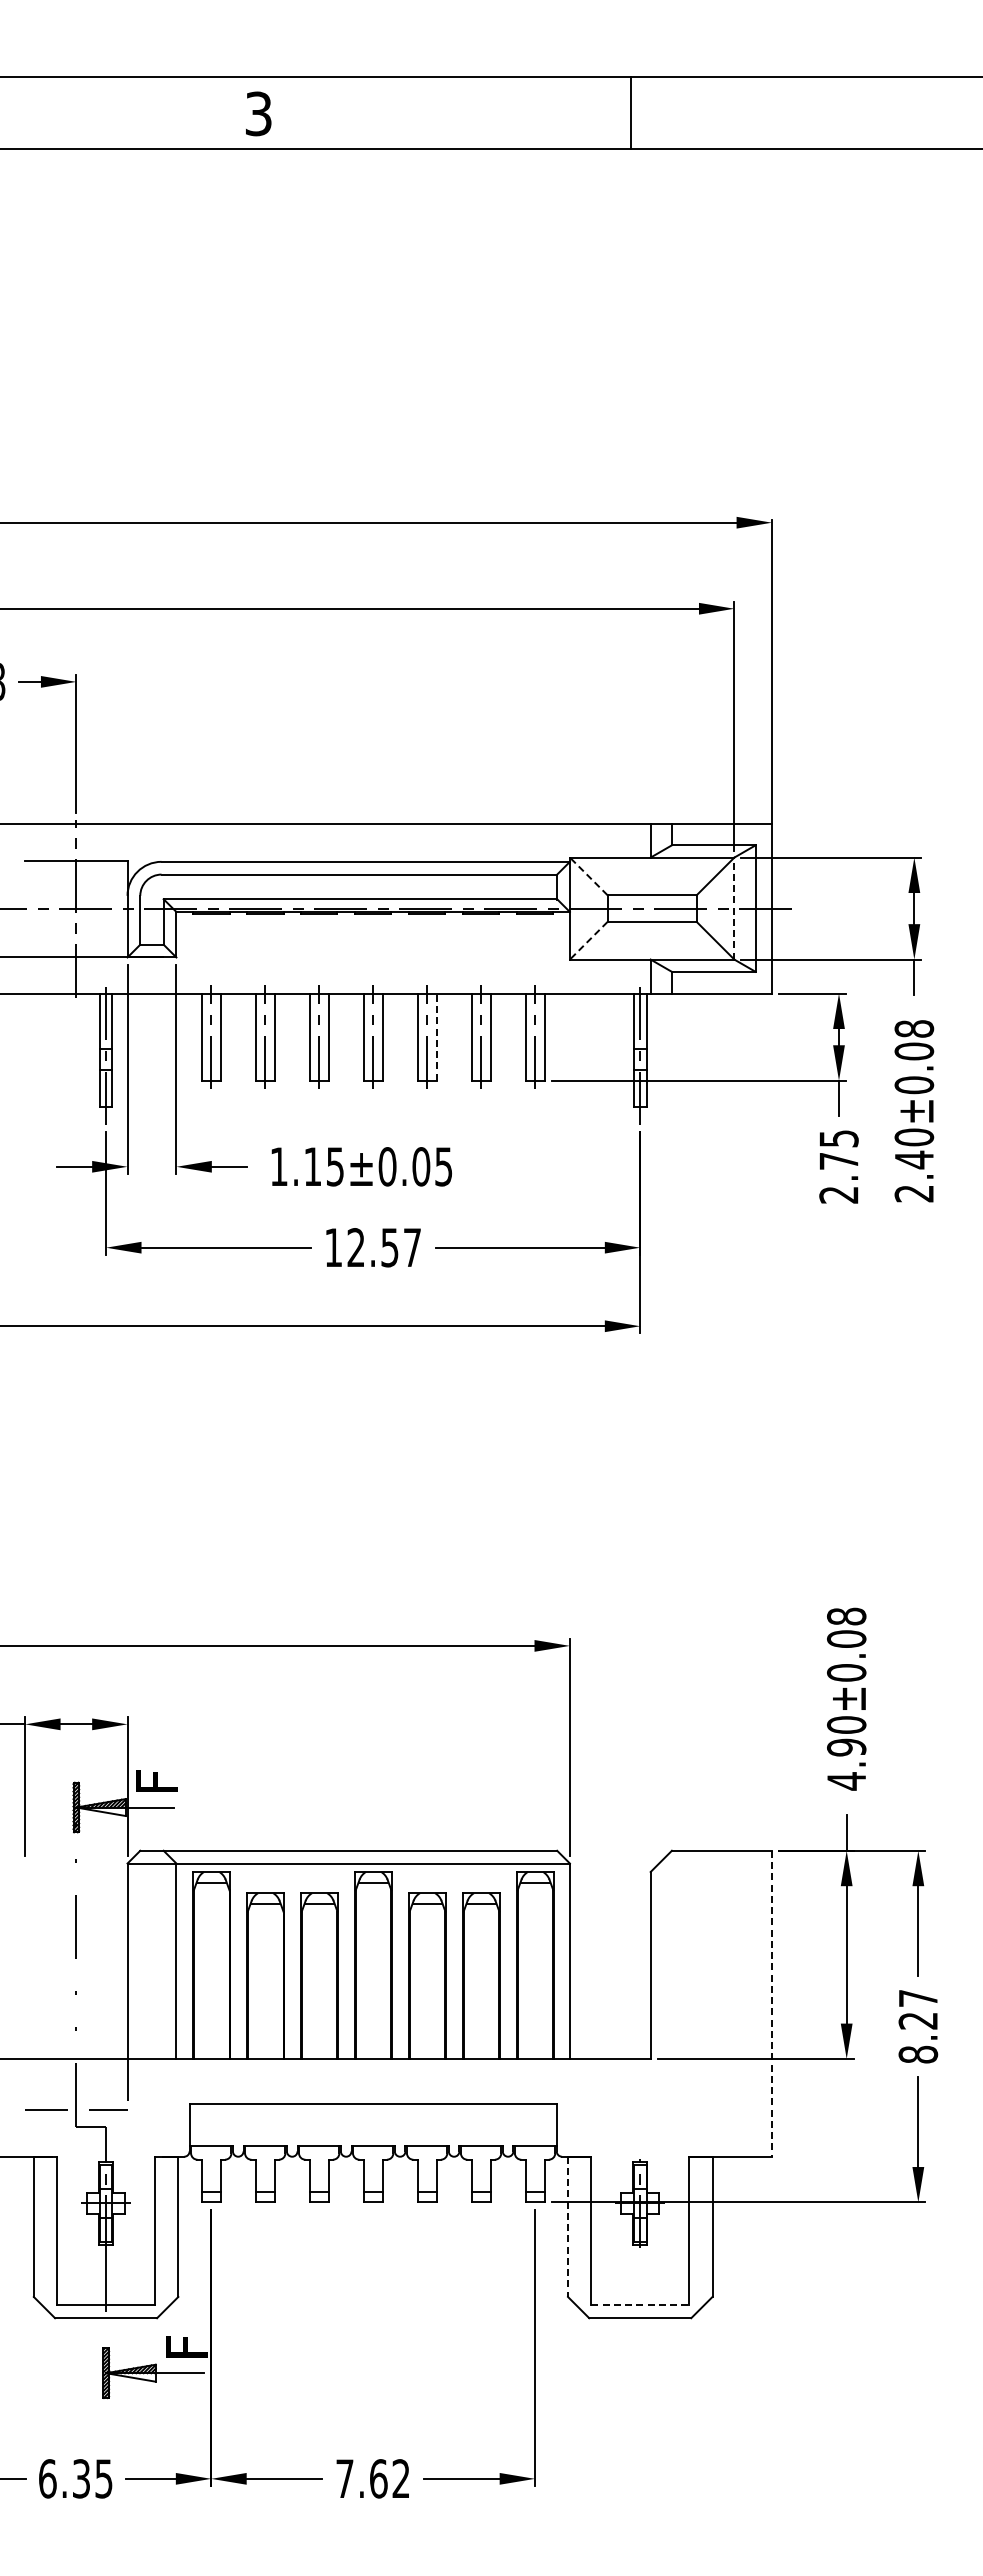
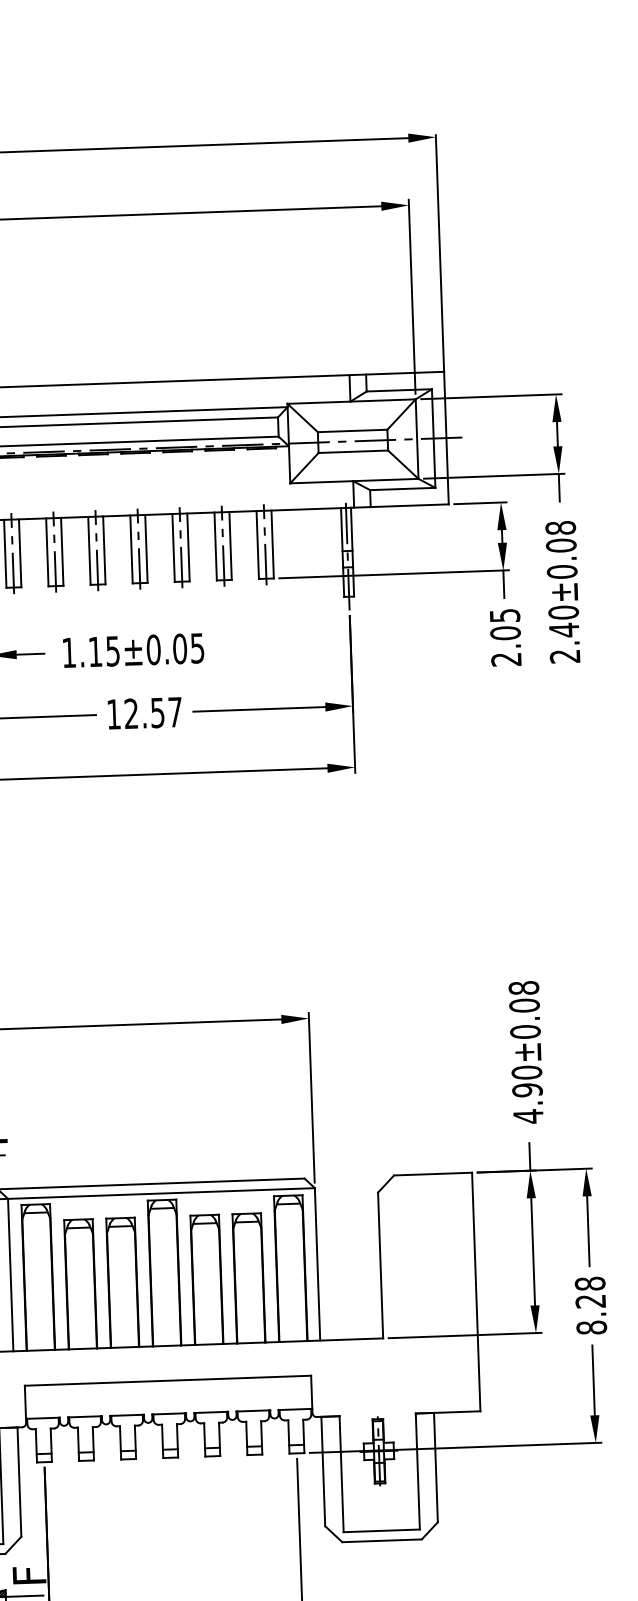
line: (588, 876) -> (302, 418), dashed -> solid
line: (734, 908) -> (417, 439), dashed -> solid
line: (588, 940) -> (304, 467), dashed -> solid
line: (436, 1037) -> (188, 547), dashed -> solid
text: (838, 1161) -> (505, 633), 2.75 -> 2.05
text: (918, 1998) -> (590, 1283), 8.27 -> 8.28
line: (771, 2003) -> (475, 1291), dashed -> solid
line: (568, 2227) -> (323, 1472), dashed -> solid
line: (640, 2305) -> (381, 1530), dashed -> solid

